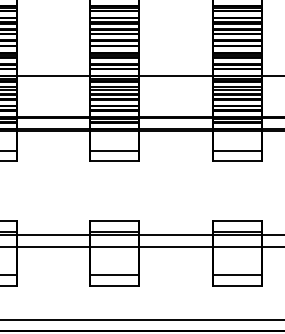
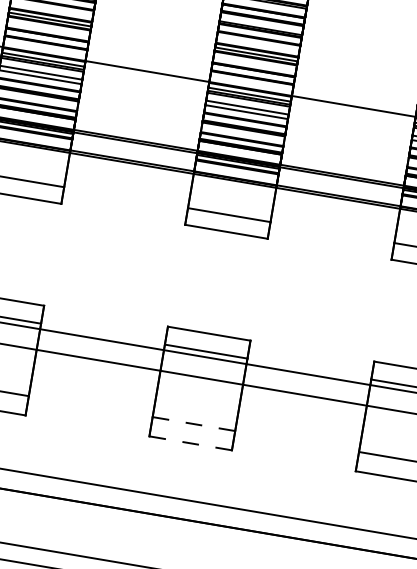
line: (114, 274) -> (193, 423), solid -> dashed
line: (114, 286) -> (190, 443), solid -> dashed

